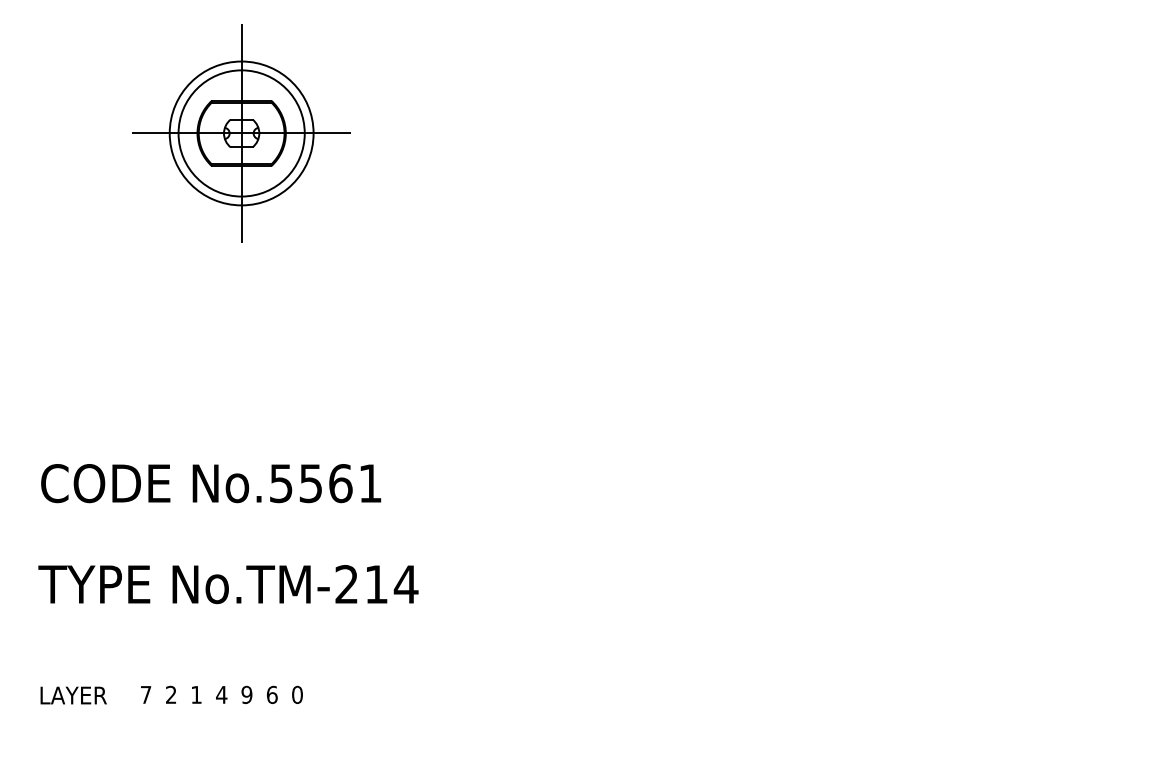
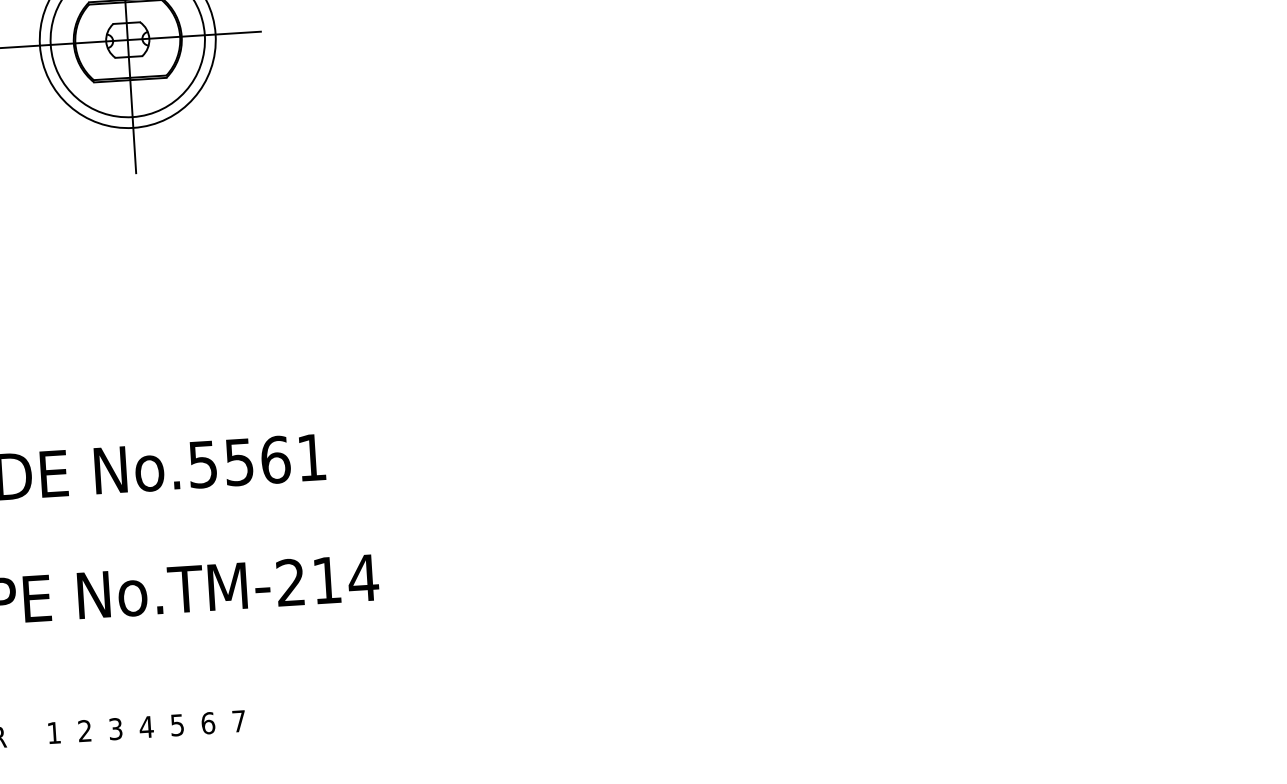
text: (146, 694) -> (54, 732), 7 -> 1
text: (196, 694) -> (115, 728), 1 -> 3
text: (246, 694) -> (176, 724), 9 -> 5
text: (297, 694) -> (239, 720), 0 -> 7

